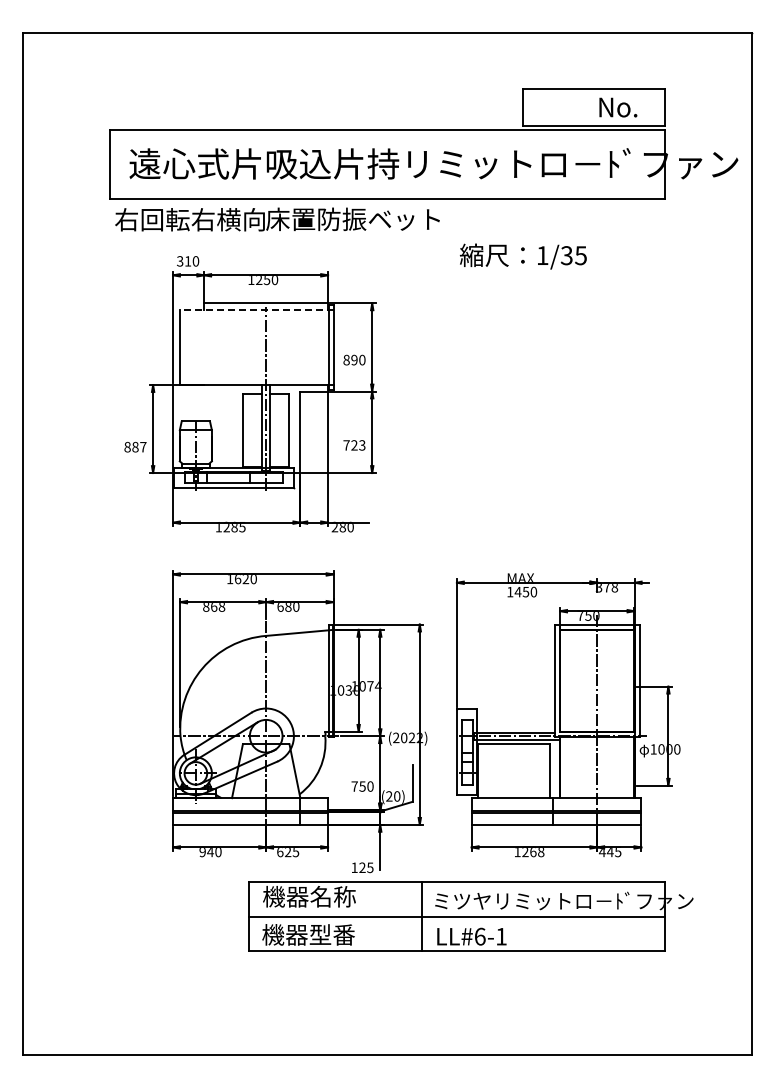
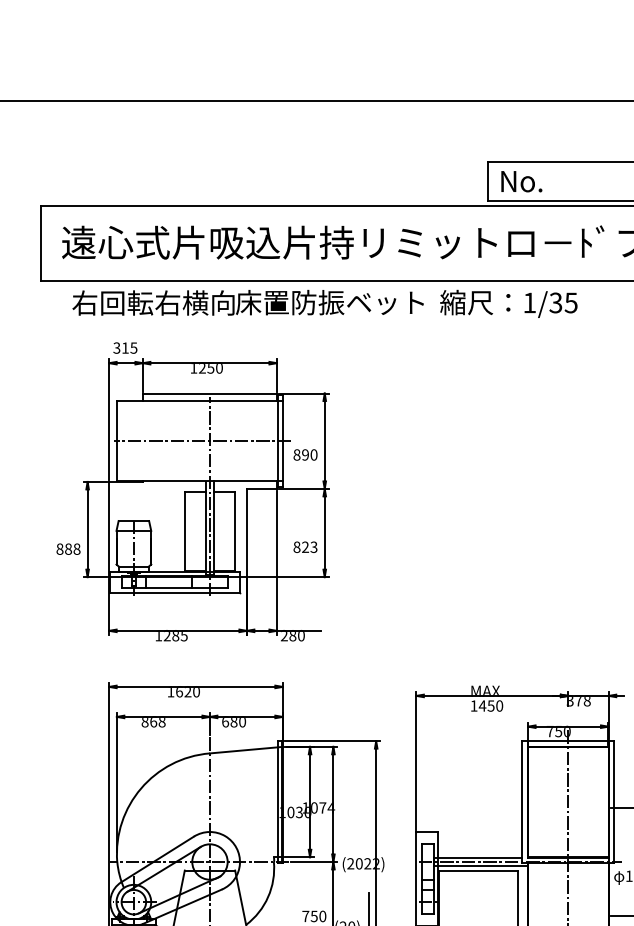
text: (618, 107) -> (521, 181), moved
text: (277, 219) -> (248, 302), moved
text: (523, 256) -> (508, 303), moved
text: (195, 261) -> (133, 348), 310 -> 315
line: (256, 310) -> (199, 401), dashed -> solid
line: (259, 347) -> (202, 441), added
text: (346, 445) -> (296, 547), 723 -> 823
text: (143, 446) -> (77, 548), 887 -> 888

